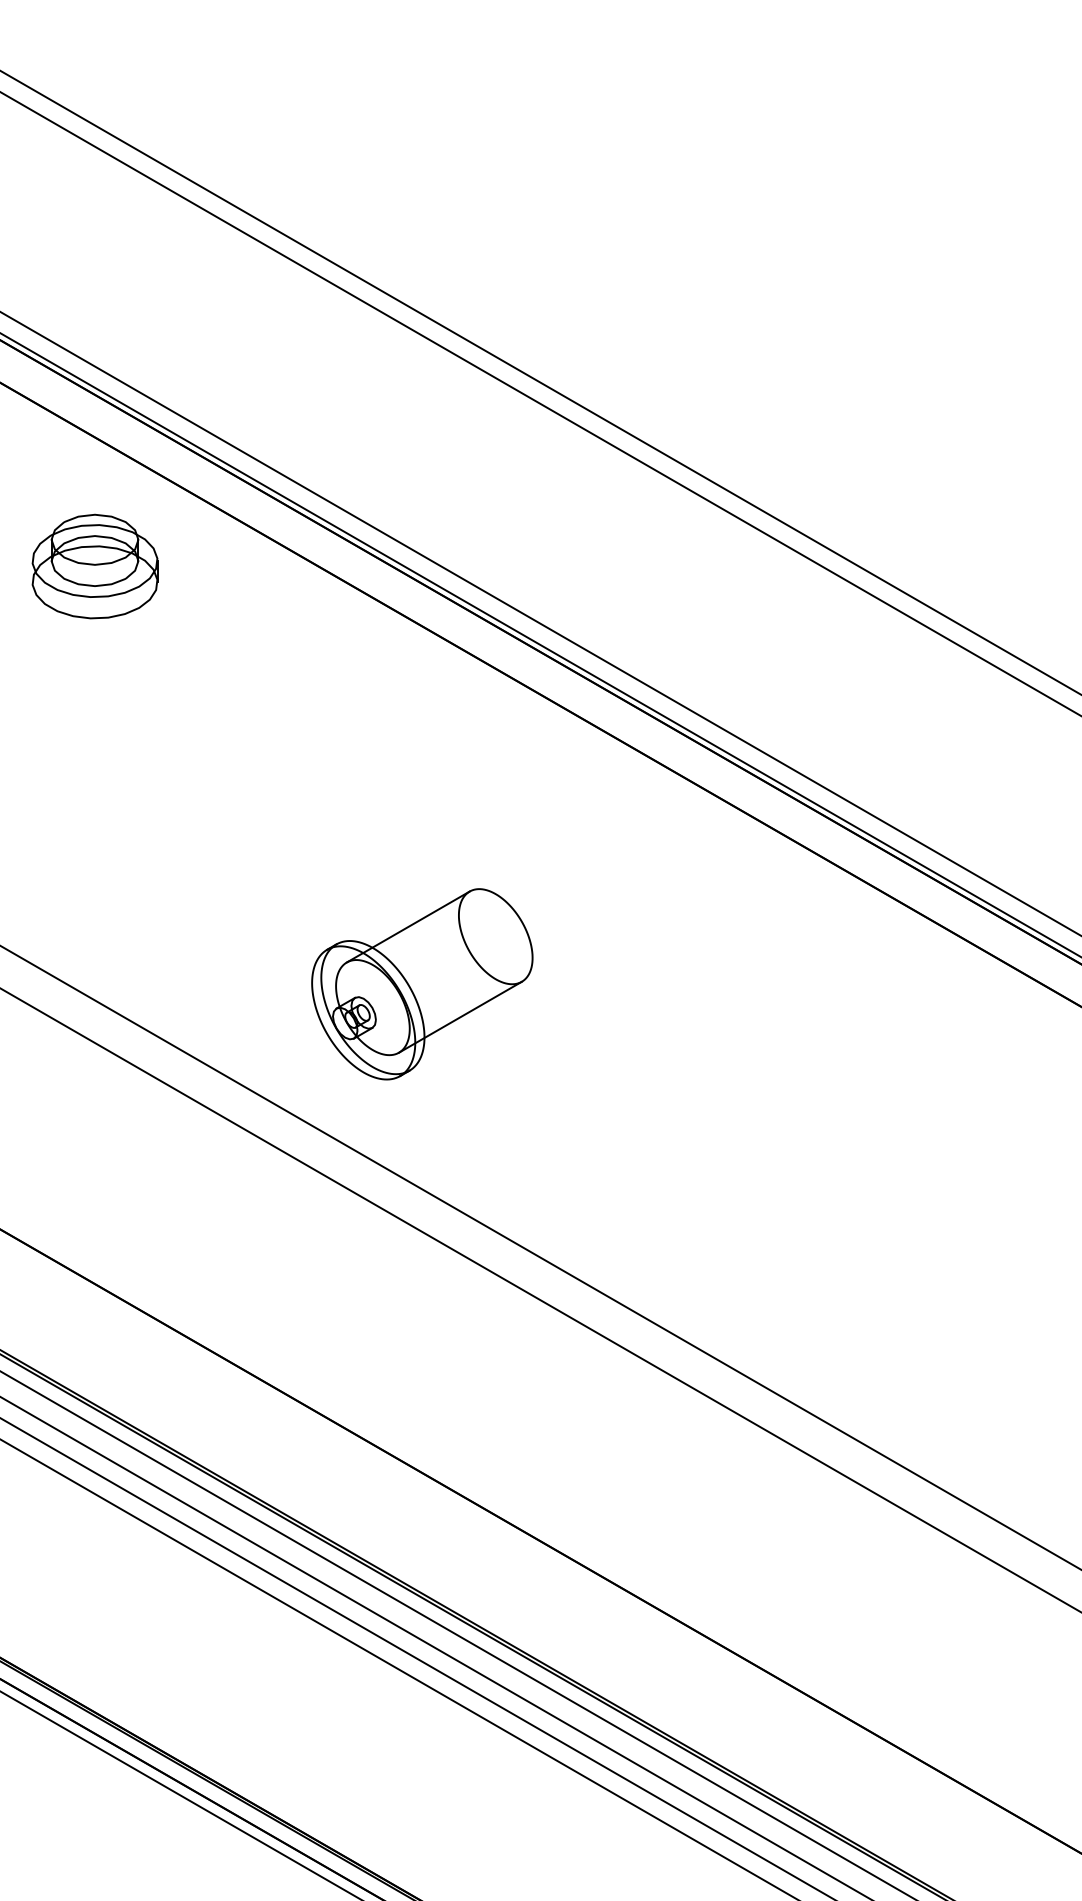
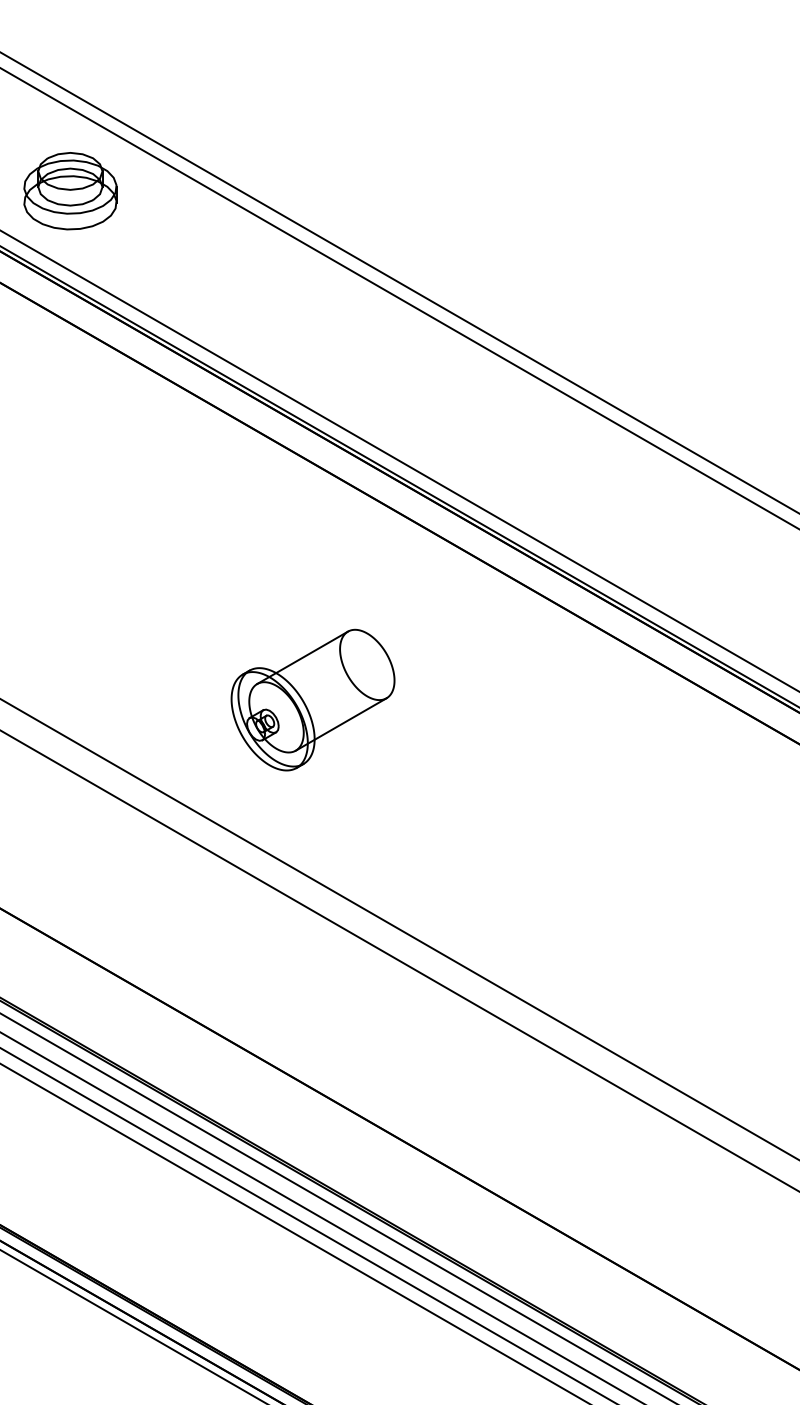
part: (94, 566) -> (70, 191), moved
part: (422, 984) -> (313, 700), moved

